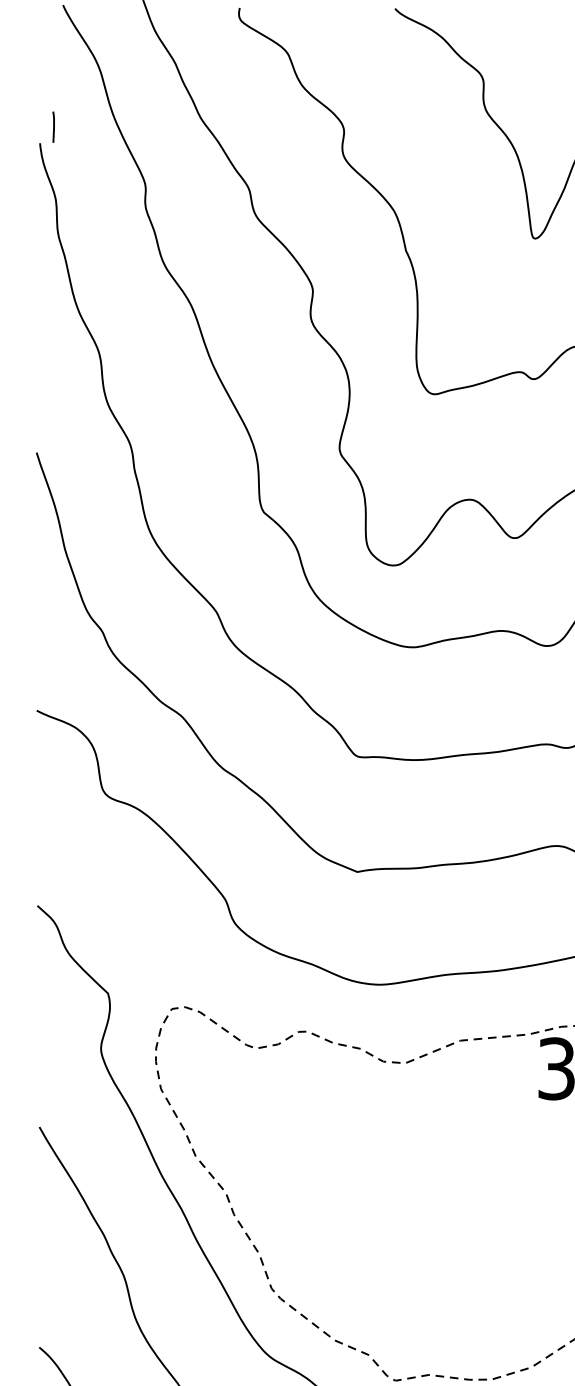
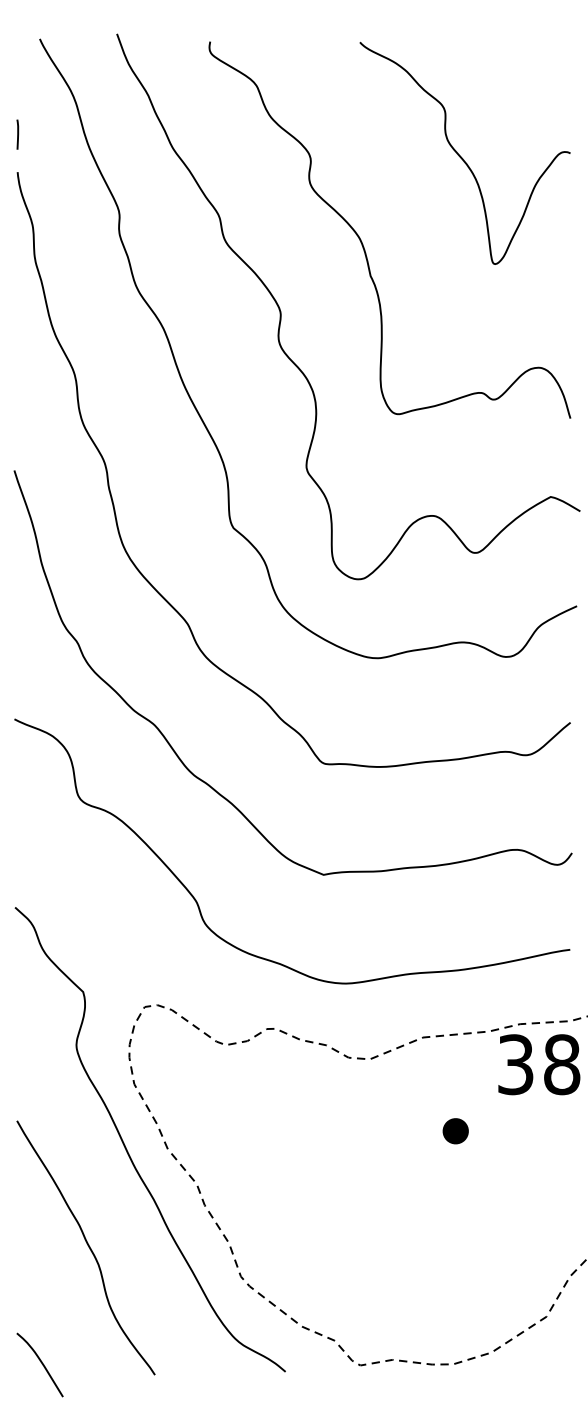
line: (53, 127) -> (17, 134), moved
part: (494, 1138) -> (455, 1131), added

